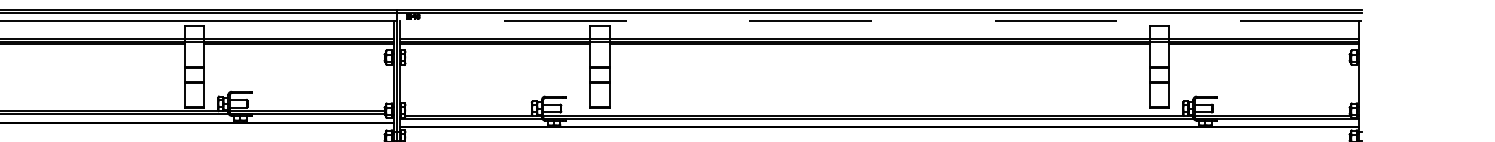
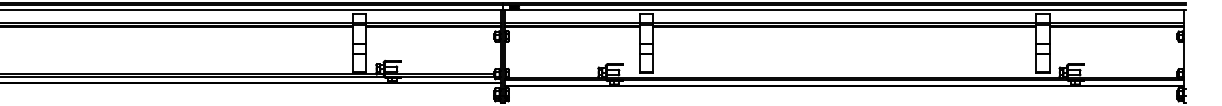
line: (879, 20) -> (844, 10), dashed -> solid

